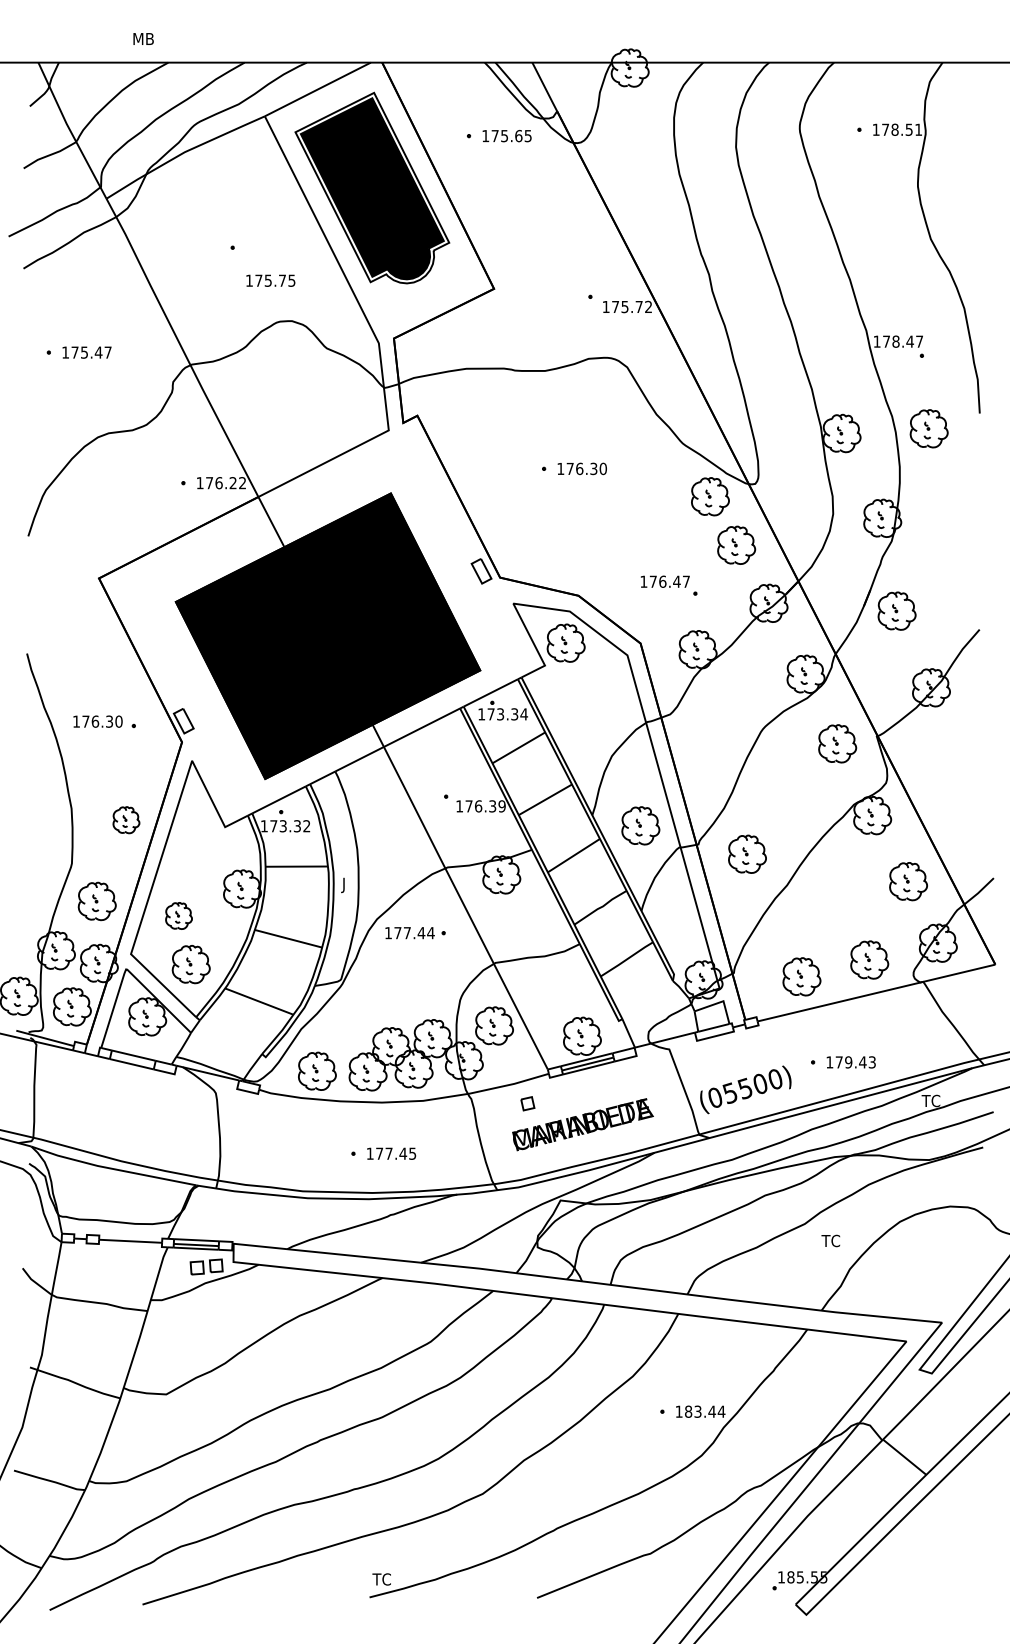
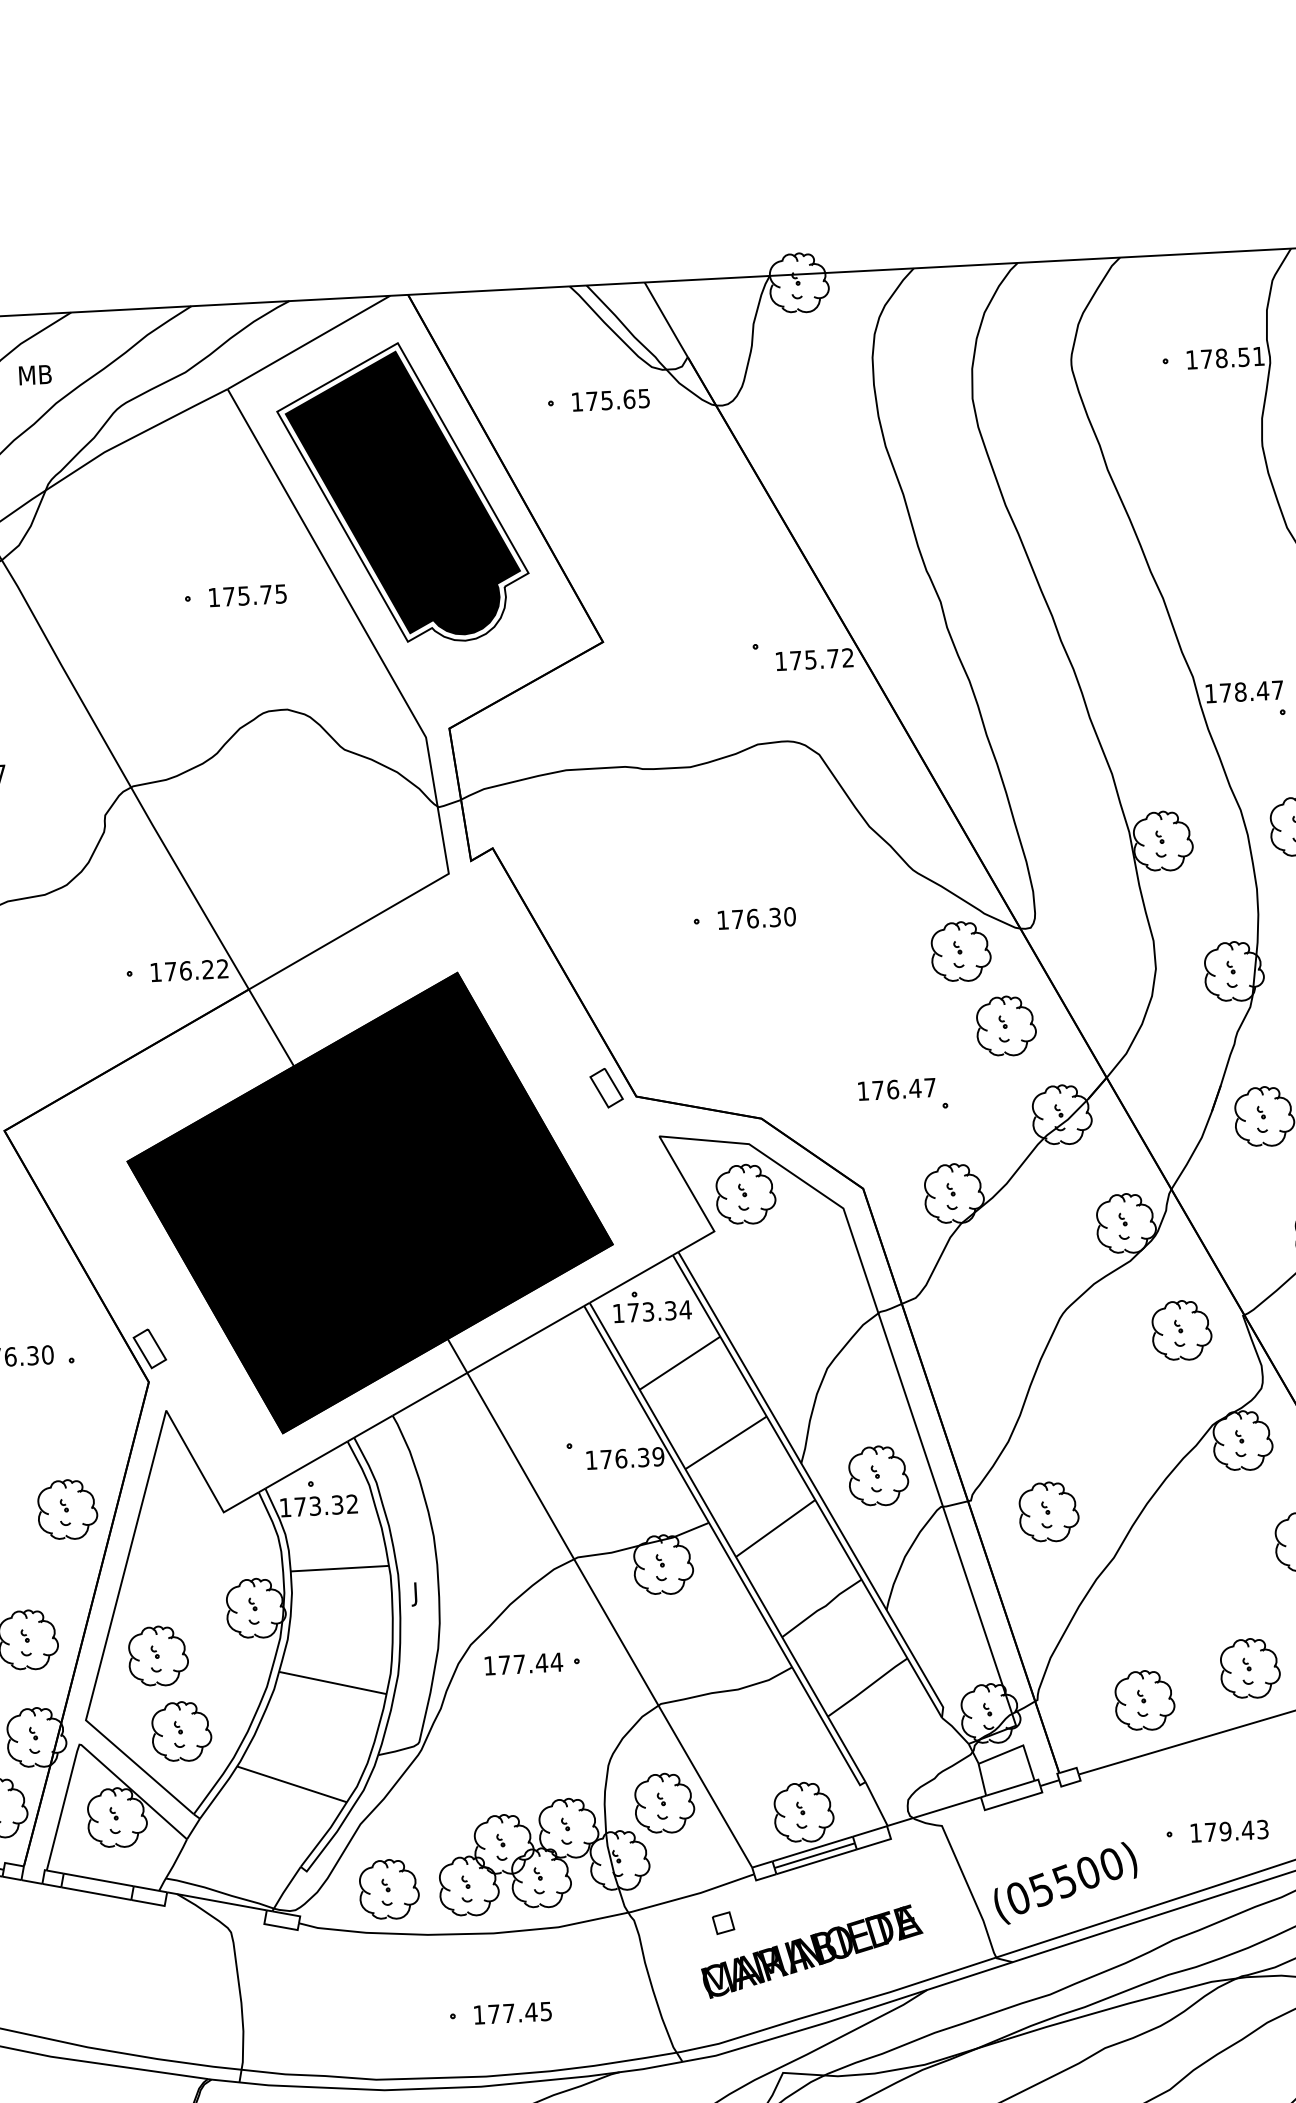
text: (143, 38) -> (35, 374), moved
text: (270, 280) -> (247, 595), moved
part: (126, 819) -> (67, 1508), size x1.43
part: (178, 915) -> (157, 1655), size x1.43

